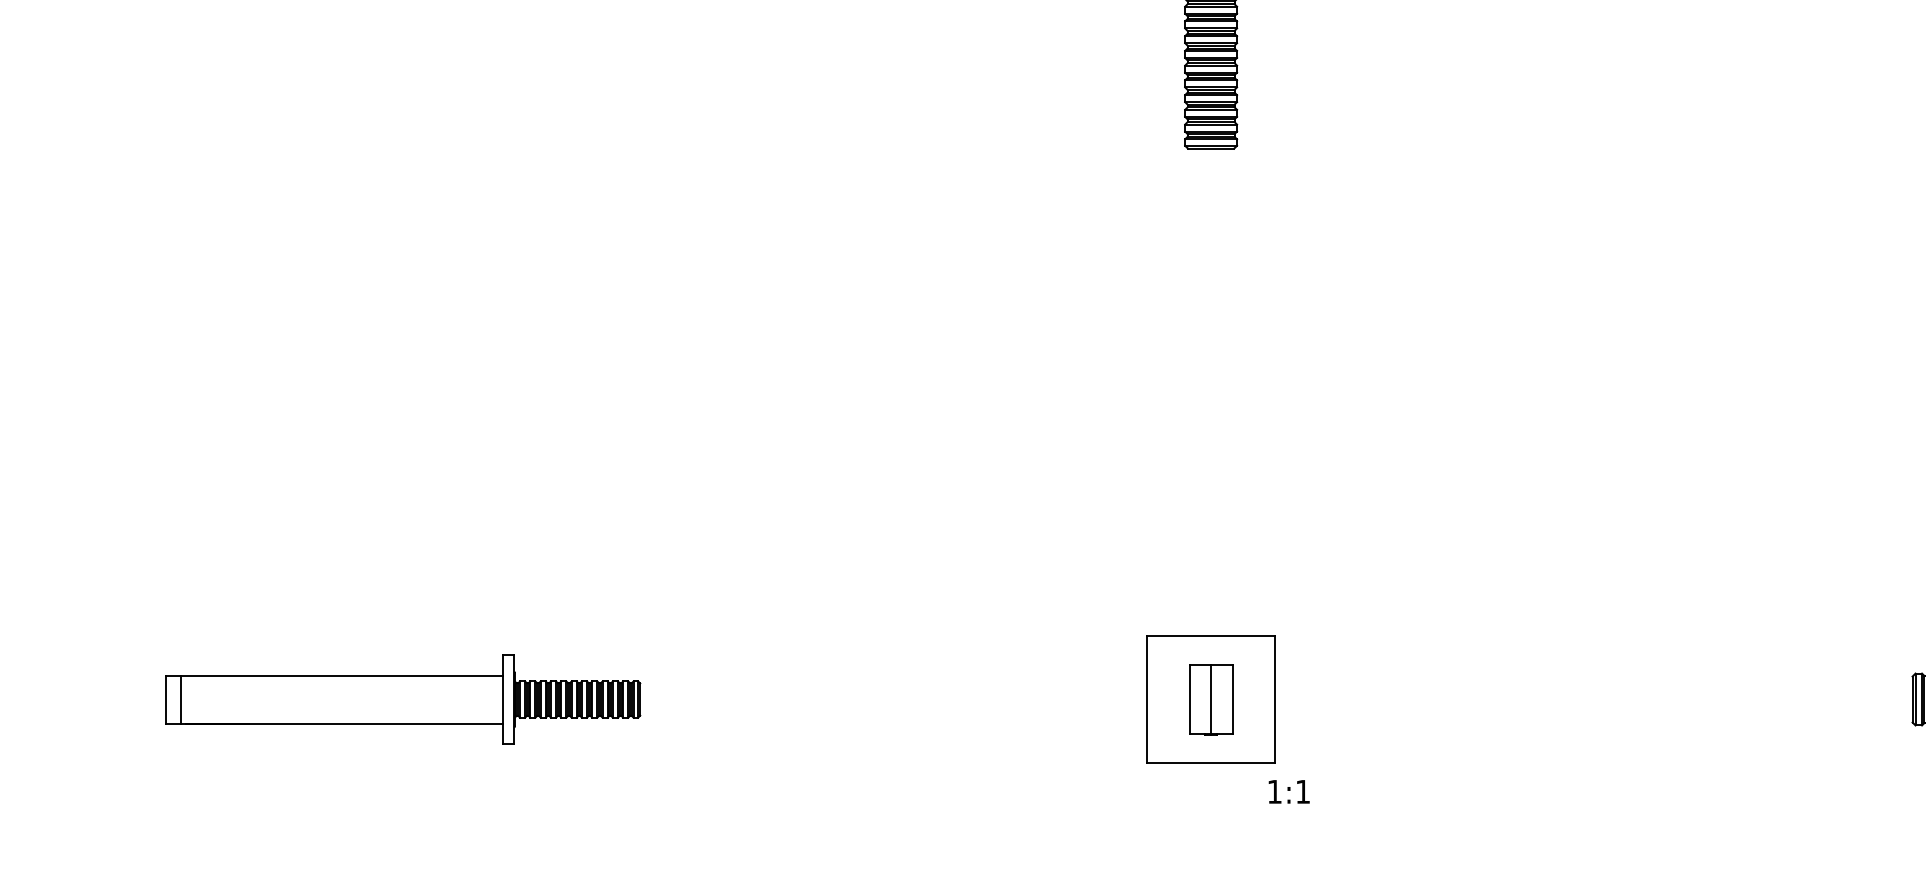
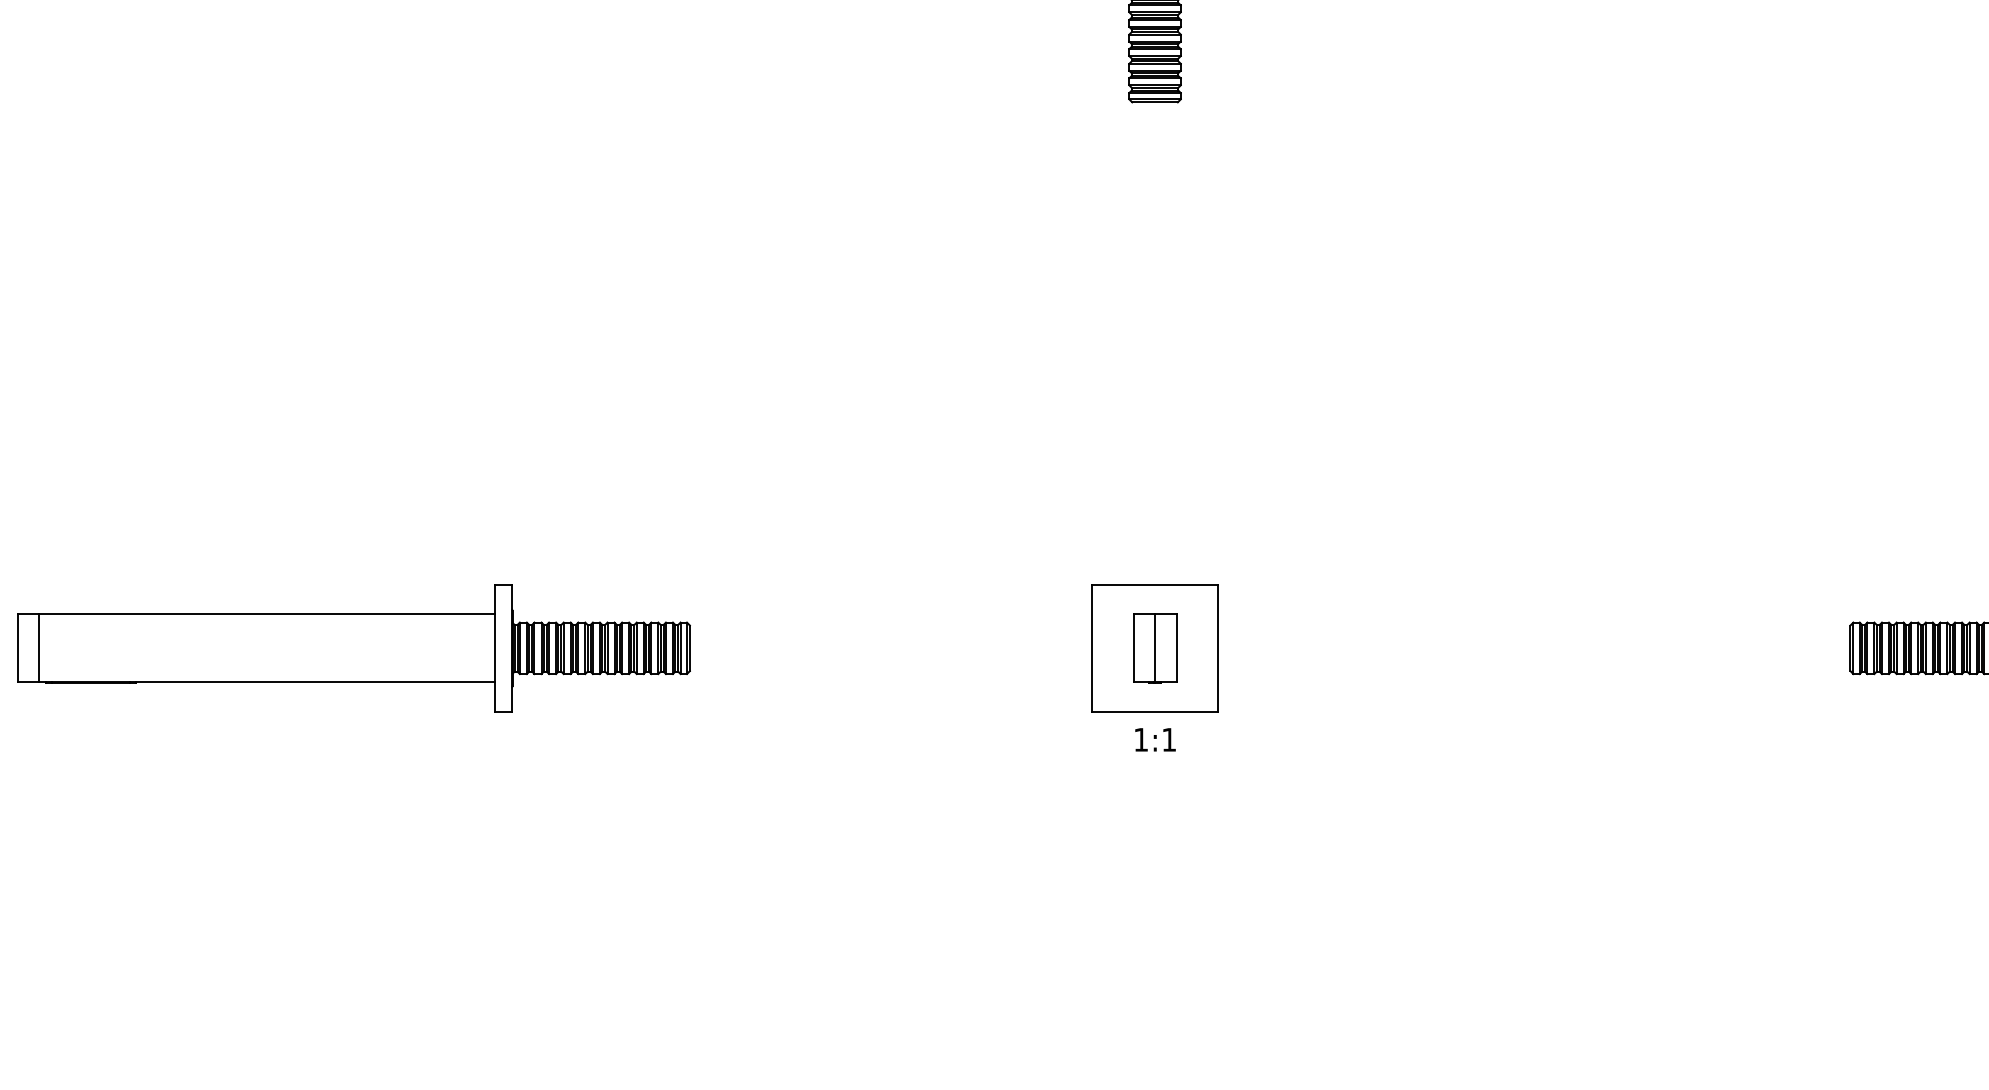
part: (402, 699) -> (353, 648), size x1.43
text: (1289, 791) -> (1155, 739), moved

